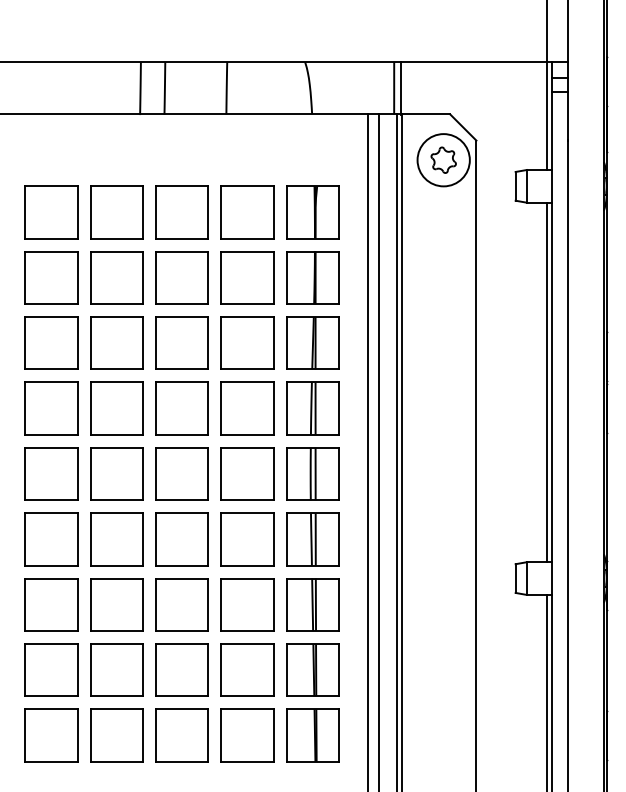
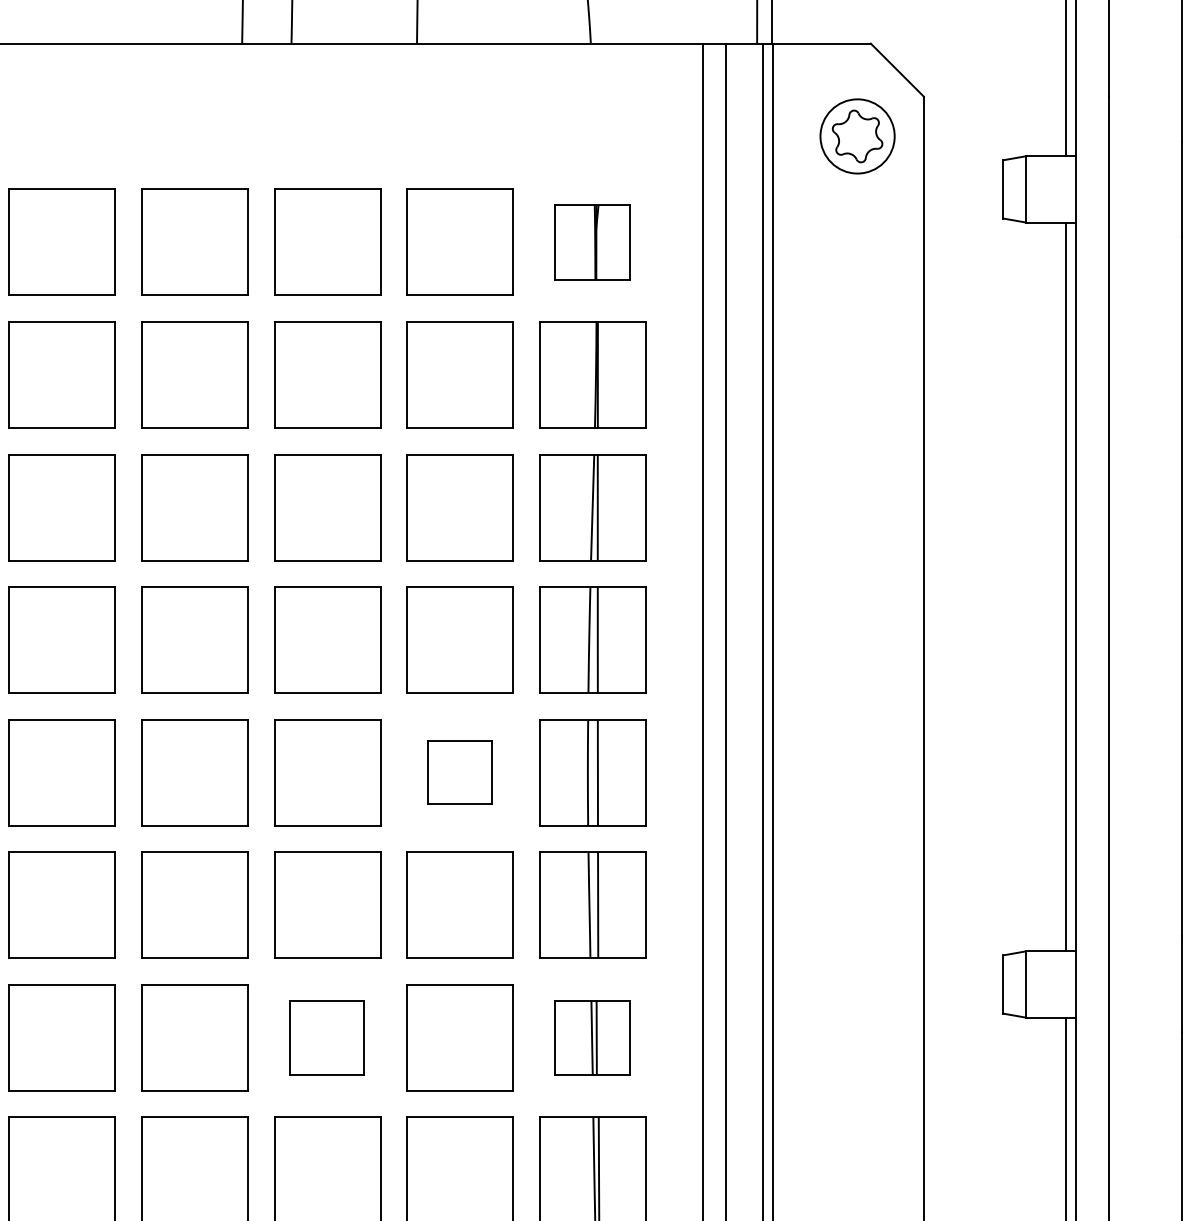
circle: (443, 160) -> (857, 136), size x0.7
part: (312, 212) -> (591, 242), size x0.7
part: (247, 473) -> (459, 771), size x0.6
part: (181, 604) -> (326, 1037), size x0.7
part: (312, 604) -> (591, 1037), size x0.7

